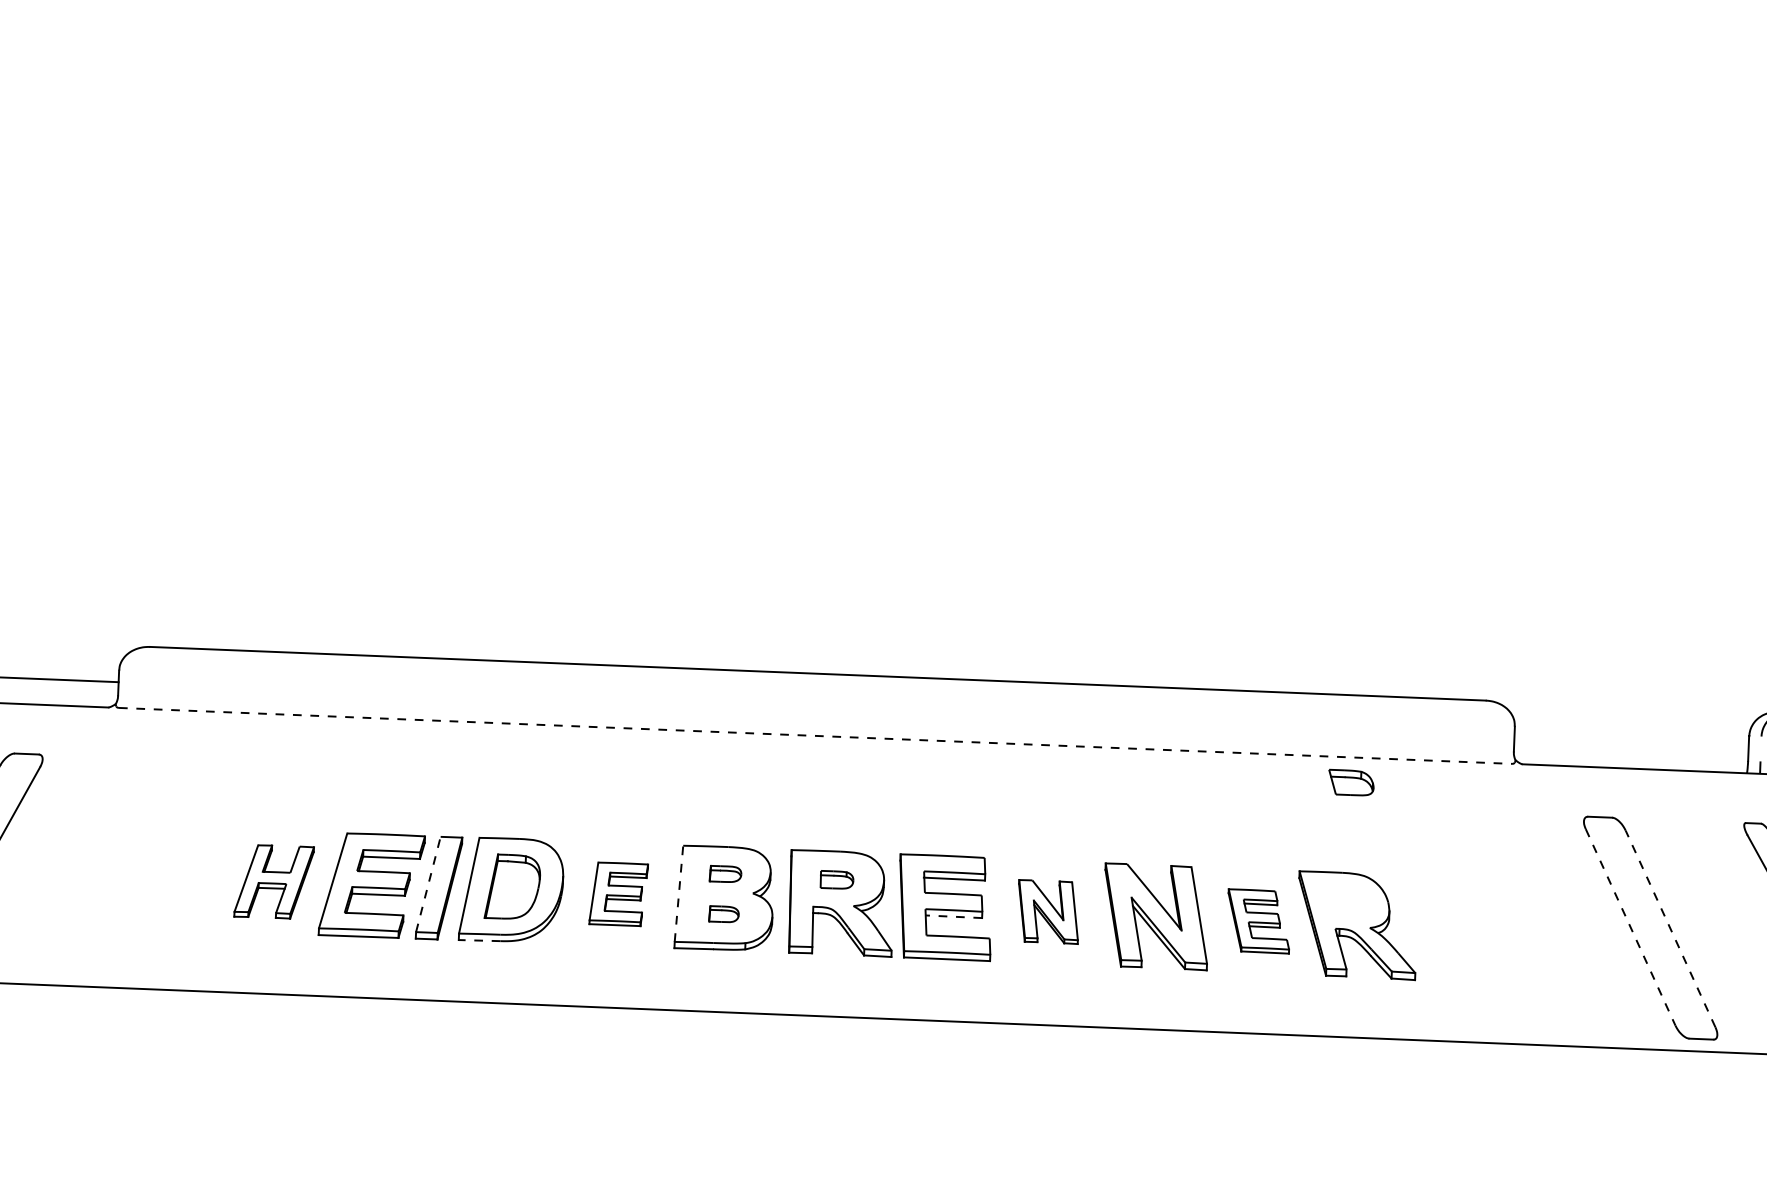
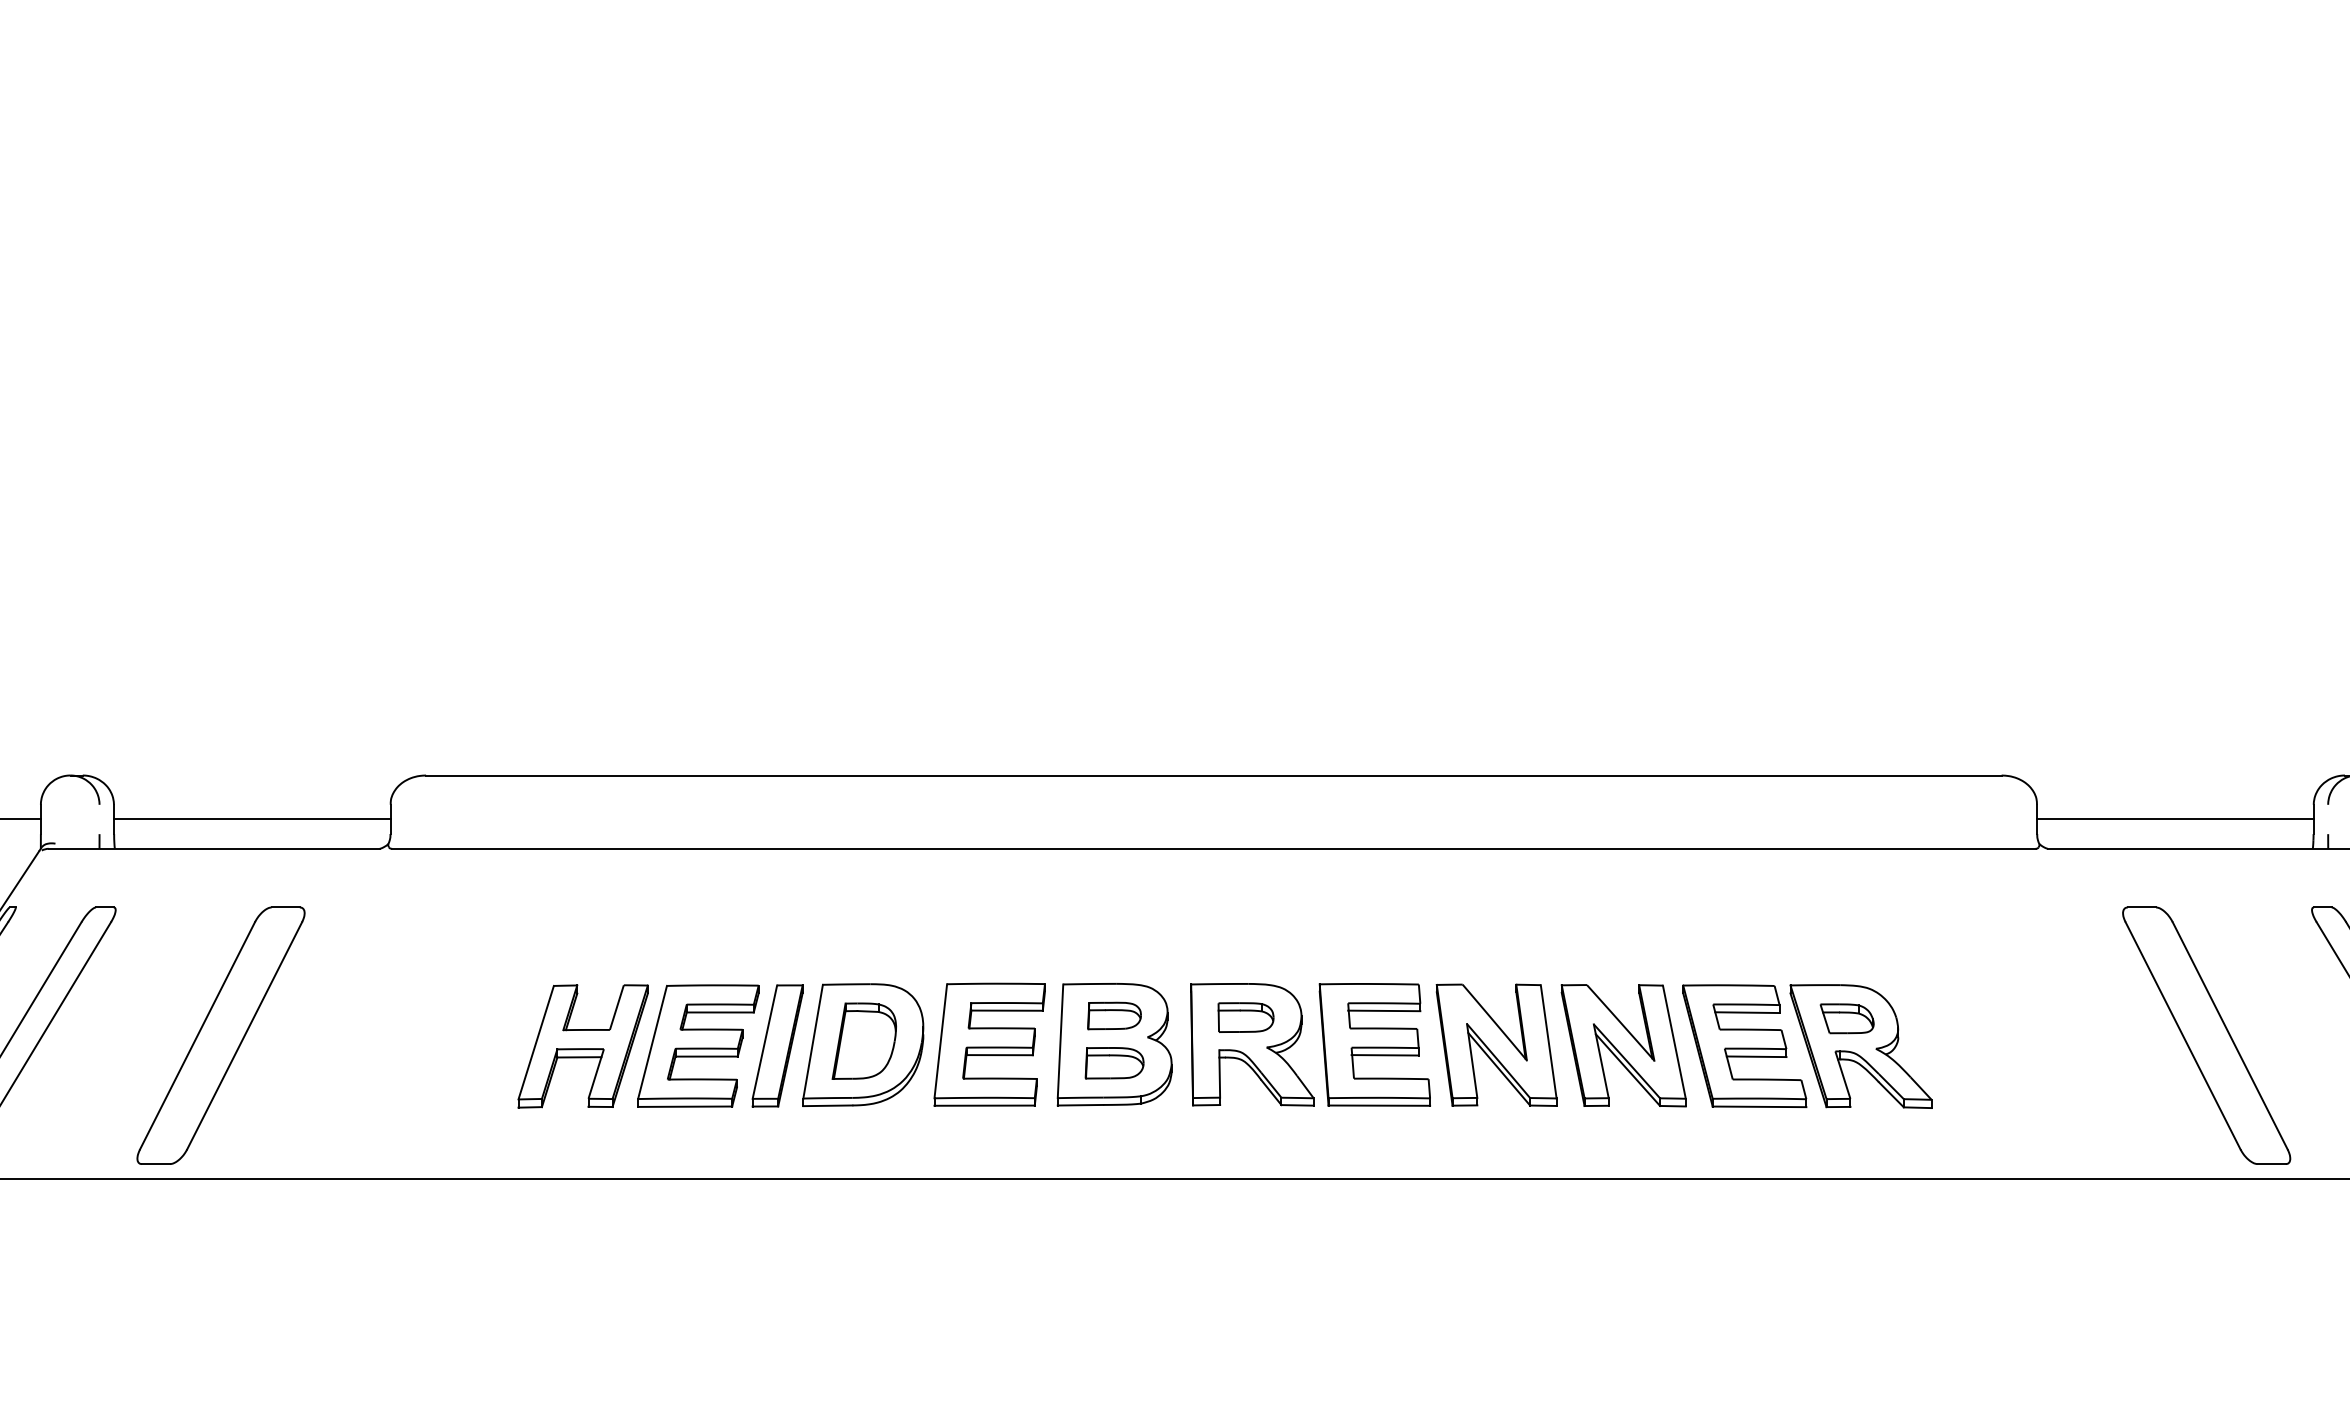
line: (815, 735) -> (1213, 848), dashed -> solid
line: (1631, 742) -> (2175, 818), added
part: (1350, 782) -> (1846, 1018), moved
part: (725, 873) -> (1114, 1015), size x1.43
part: (836, 879) -> (1245, 1017), size x1.43
part: (273, 881) -> (582, 1046), size x1.43
line: (428, 883) -> (765, 1041), dashed -> solid
part: (618, 894) -> (989, 1044), size x1.67
line: (678, 894) -> (1060, 1041), dashed -> solid
part: (1048, 911) -> (1496, 1044), size x1.67
part: (723, 914) -> (1114, 1063), size x1.67
line: (953, 916) -> (1385, 1055), dashed -> solid
part: (1258, 921) -> (1744, 1046), size x1.67
line: (1631, 927) -> (2183, 1036), dashed -> solid
line: (1670, 928) -> (2229, 1035), dashed -> solid
line: (479, 940) -> (827, 1105), dashed -> solid

